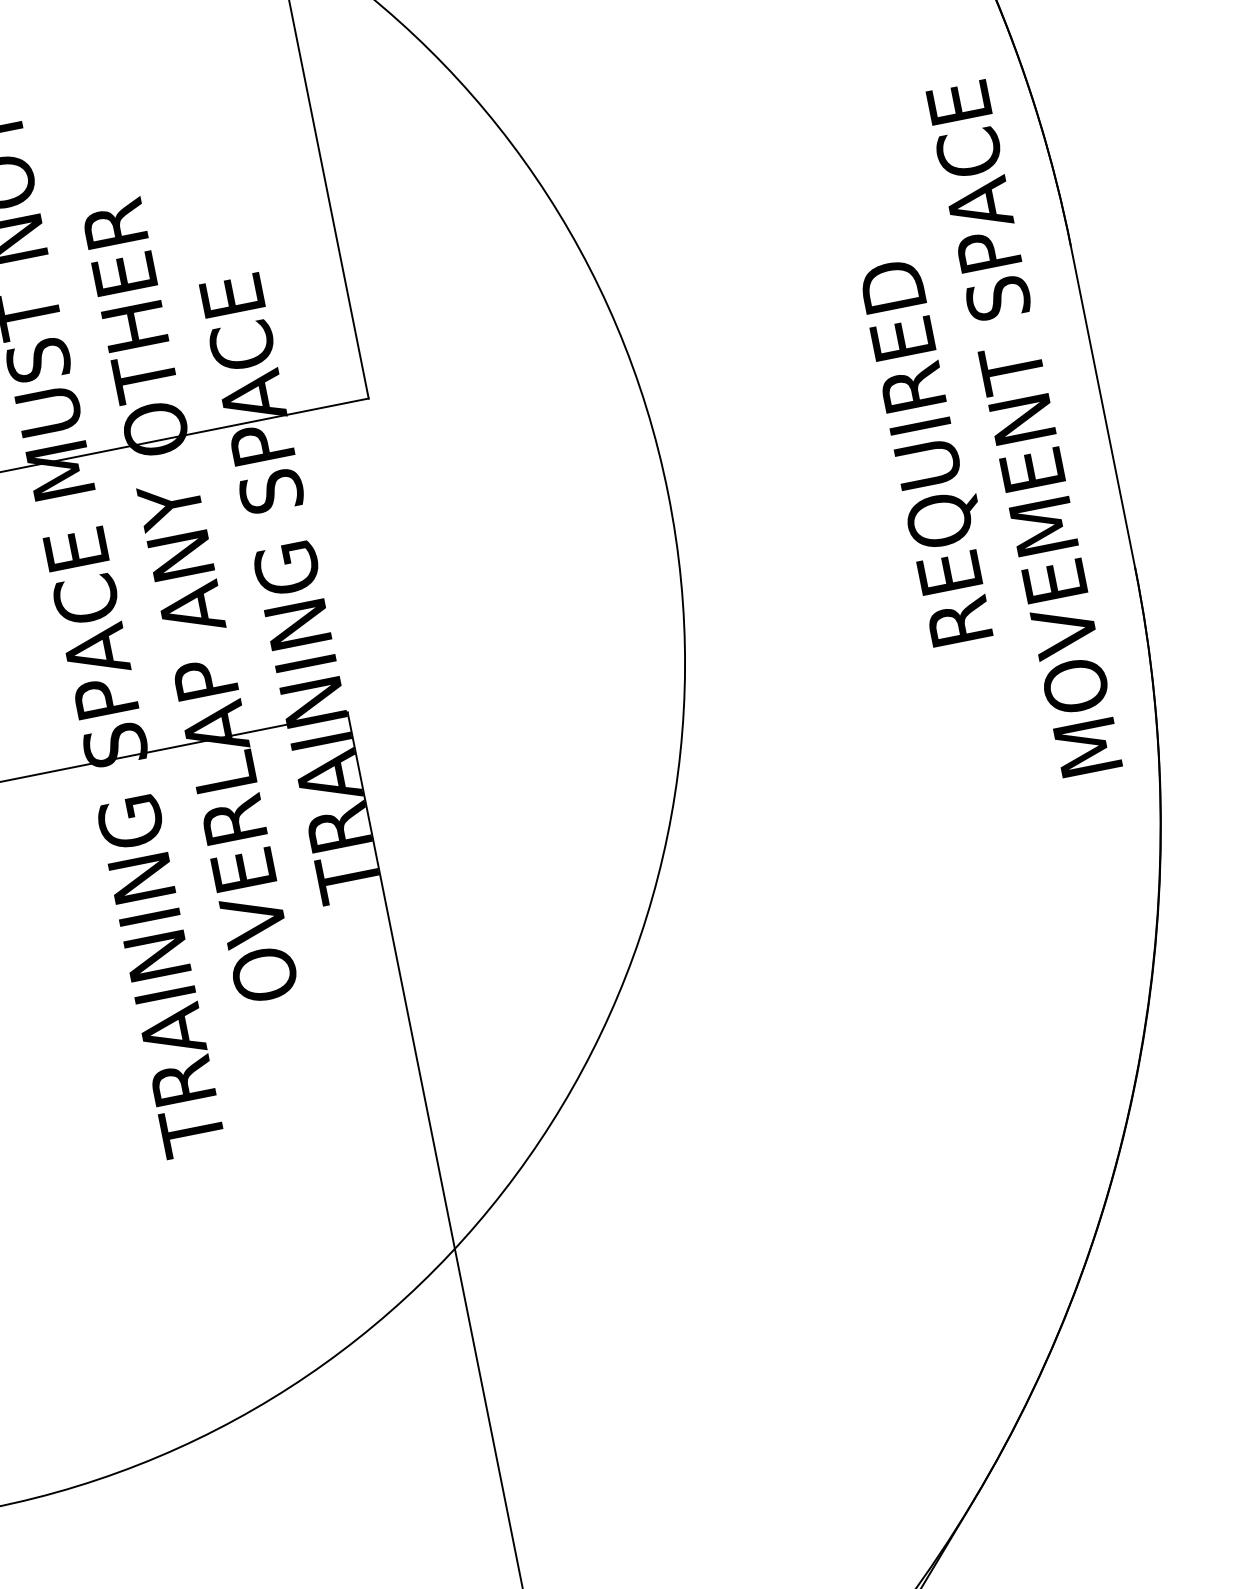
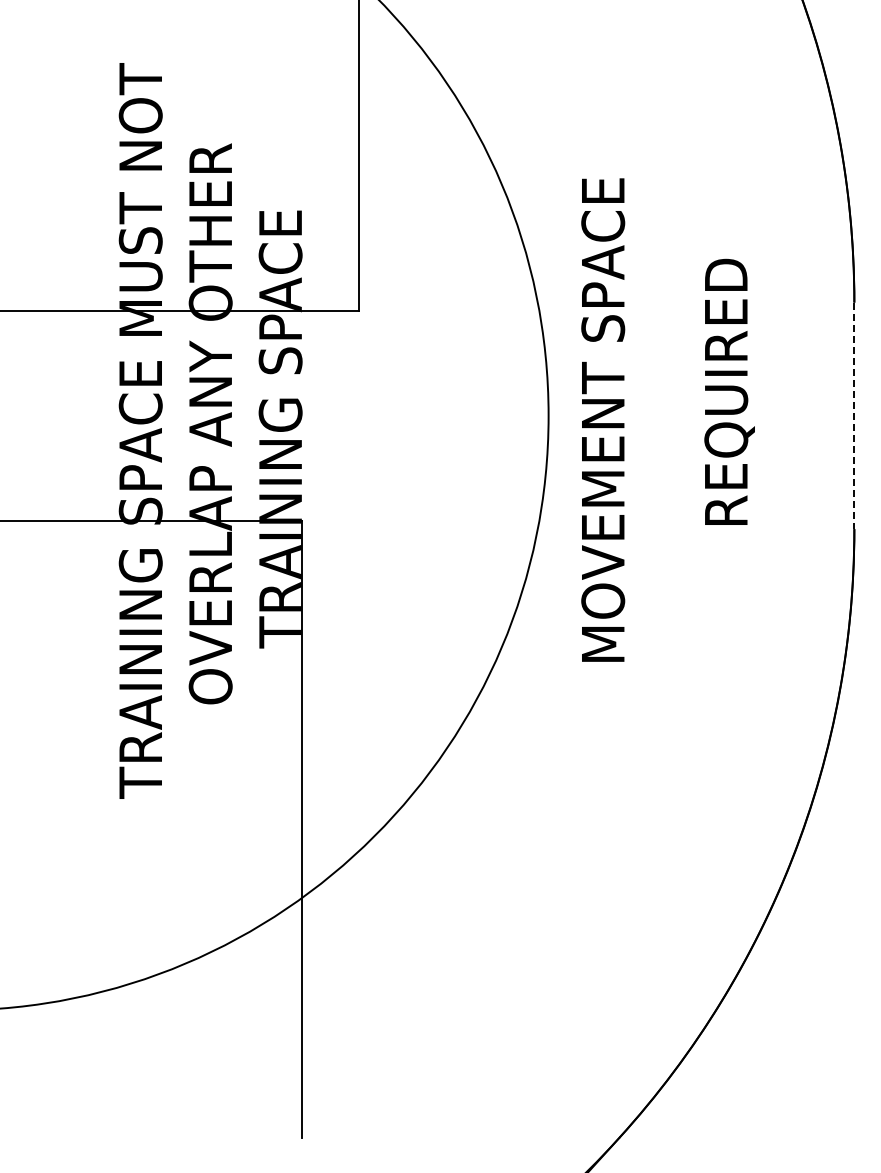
line: (1103, 407) -> (854, 416), solid -> dashed
text: (1024, 427) -> (603, 419), moved
text: (930, 451) -> (729, 391), moved

